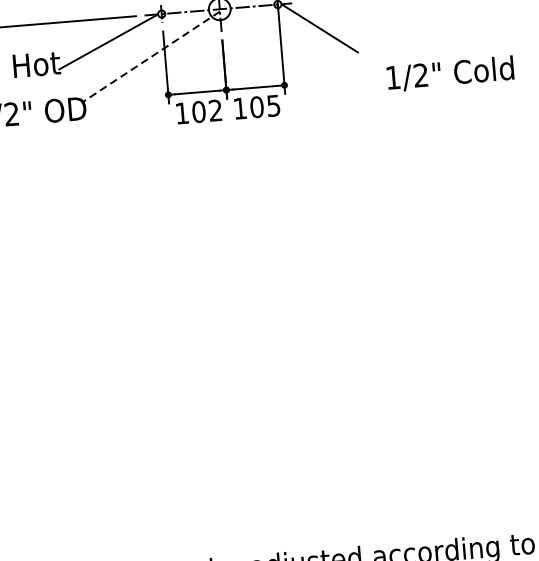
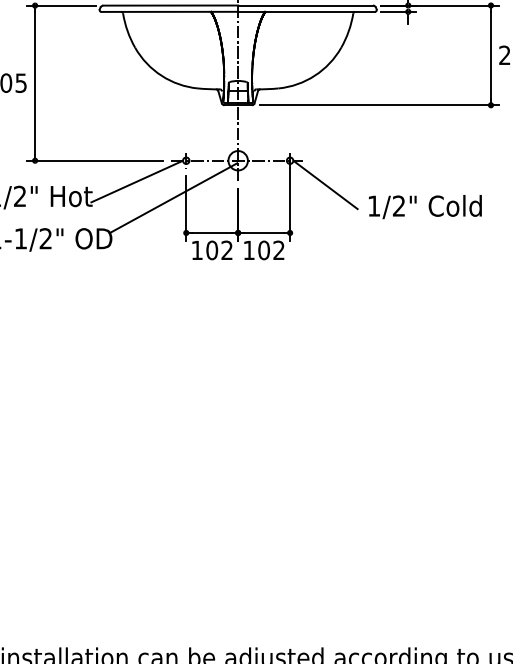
line: (150, 57) -> (173, 198), dashed -> solid
text: (450, 74) -> (425, 207), moved
text: (273, 106) -> (278, 250), 105 -> 102

